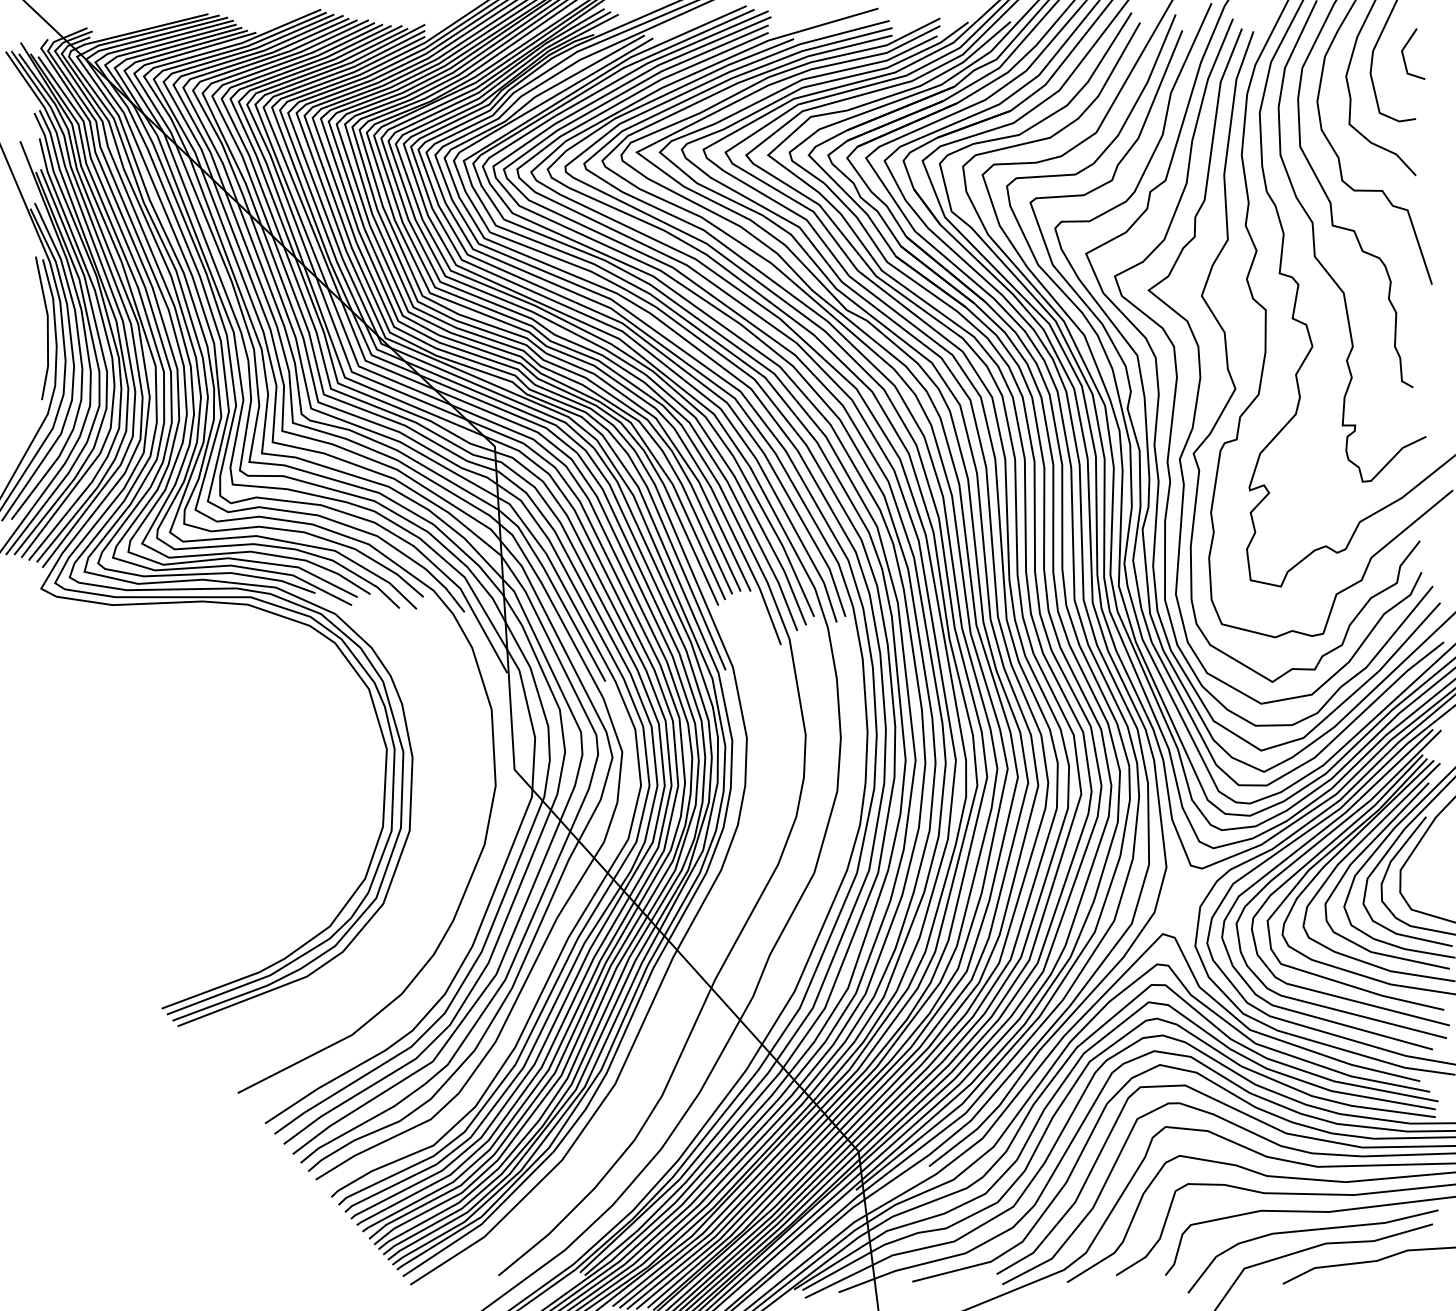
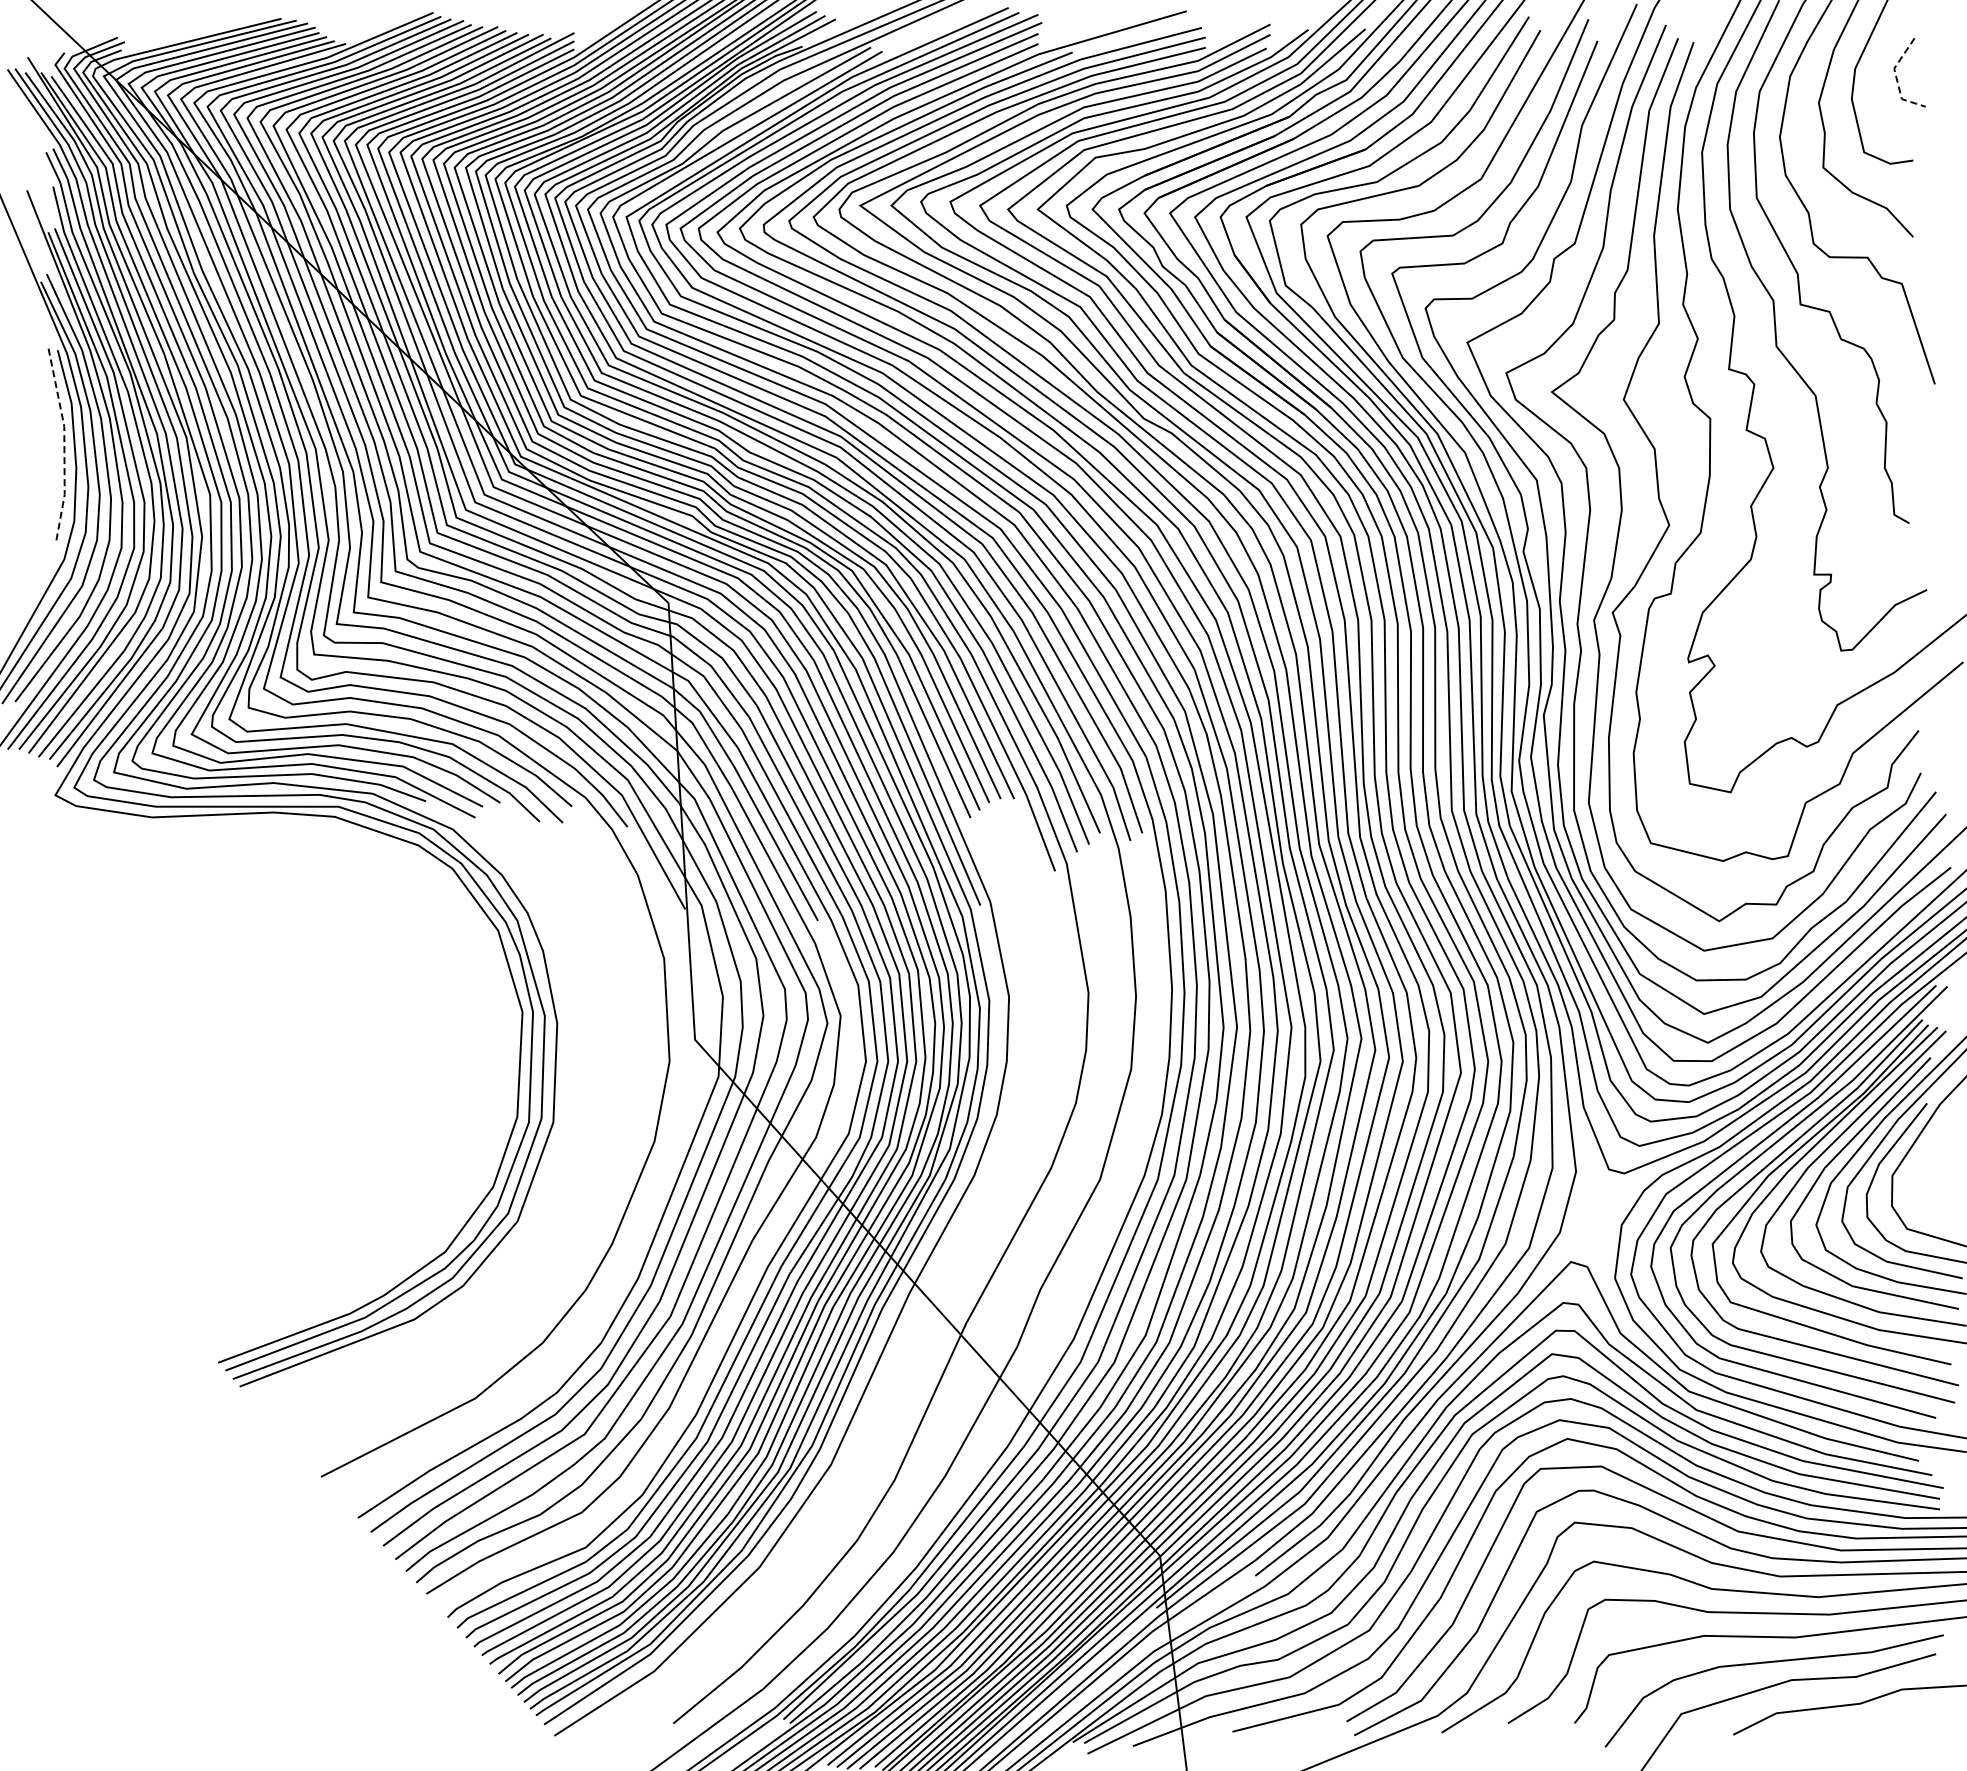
line: (1403, 59) -> (1896, 79), solid -> dashed
line: (47, 328) -> (64, 443), solid -> dashed

